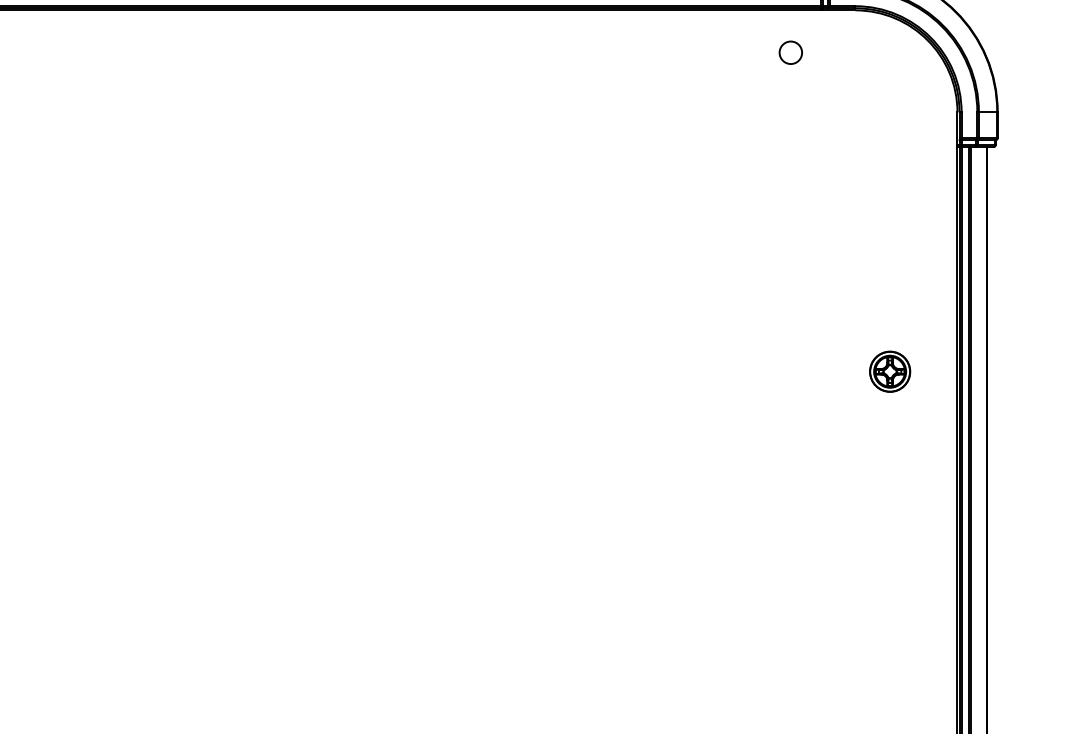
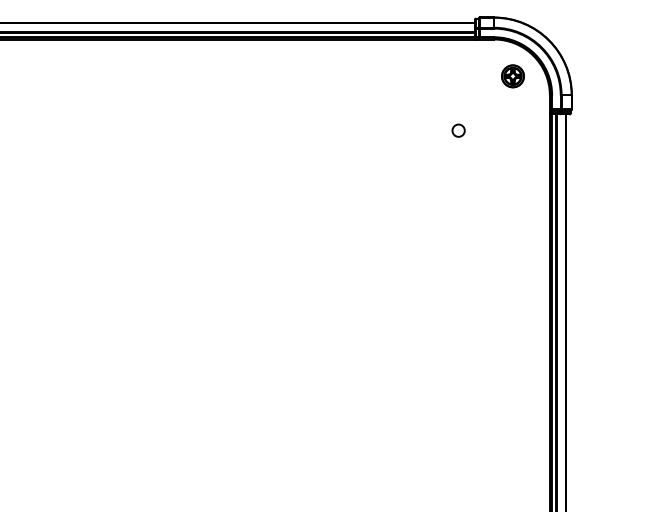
circle: (790, 52) -> (458, 130), moved
part: (889, 371) -> (512, 76), moved

